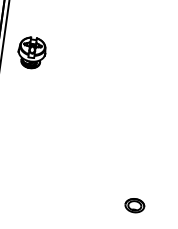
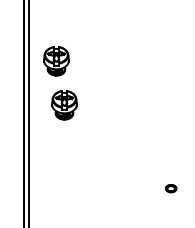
part: (33, 101) -> (64, 105), added
part: (134, 205) -> (170, 188), size x0.6

